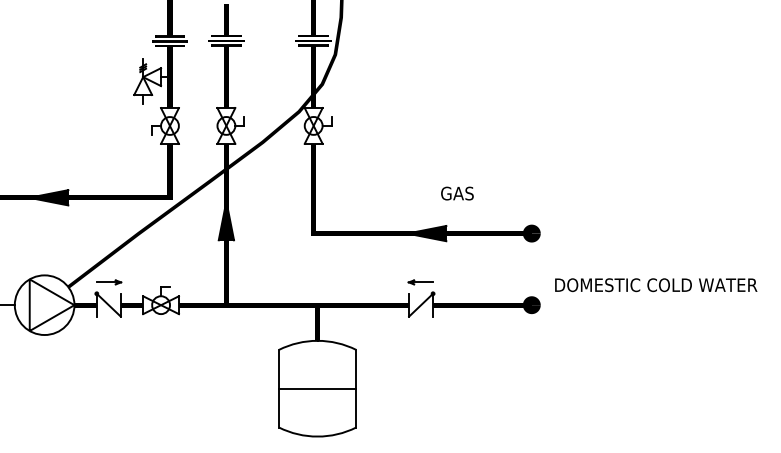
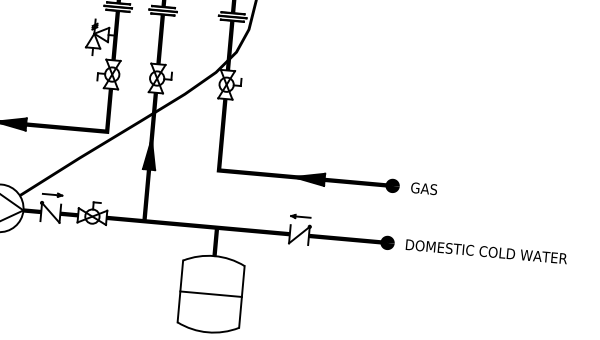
text: (457, 193) -> (424, 188), moved
text: (656, 285) -> (486, 252), moved

